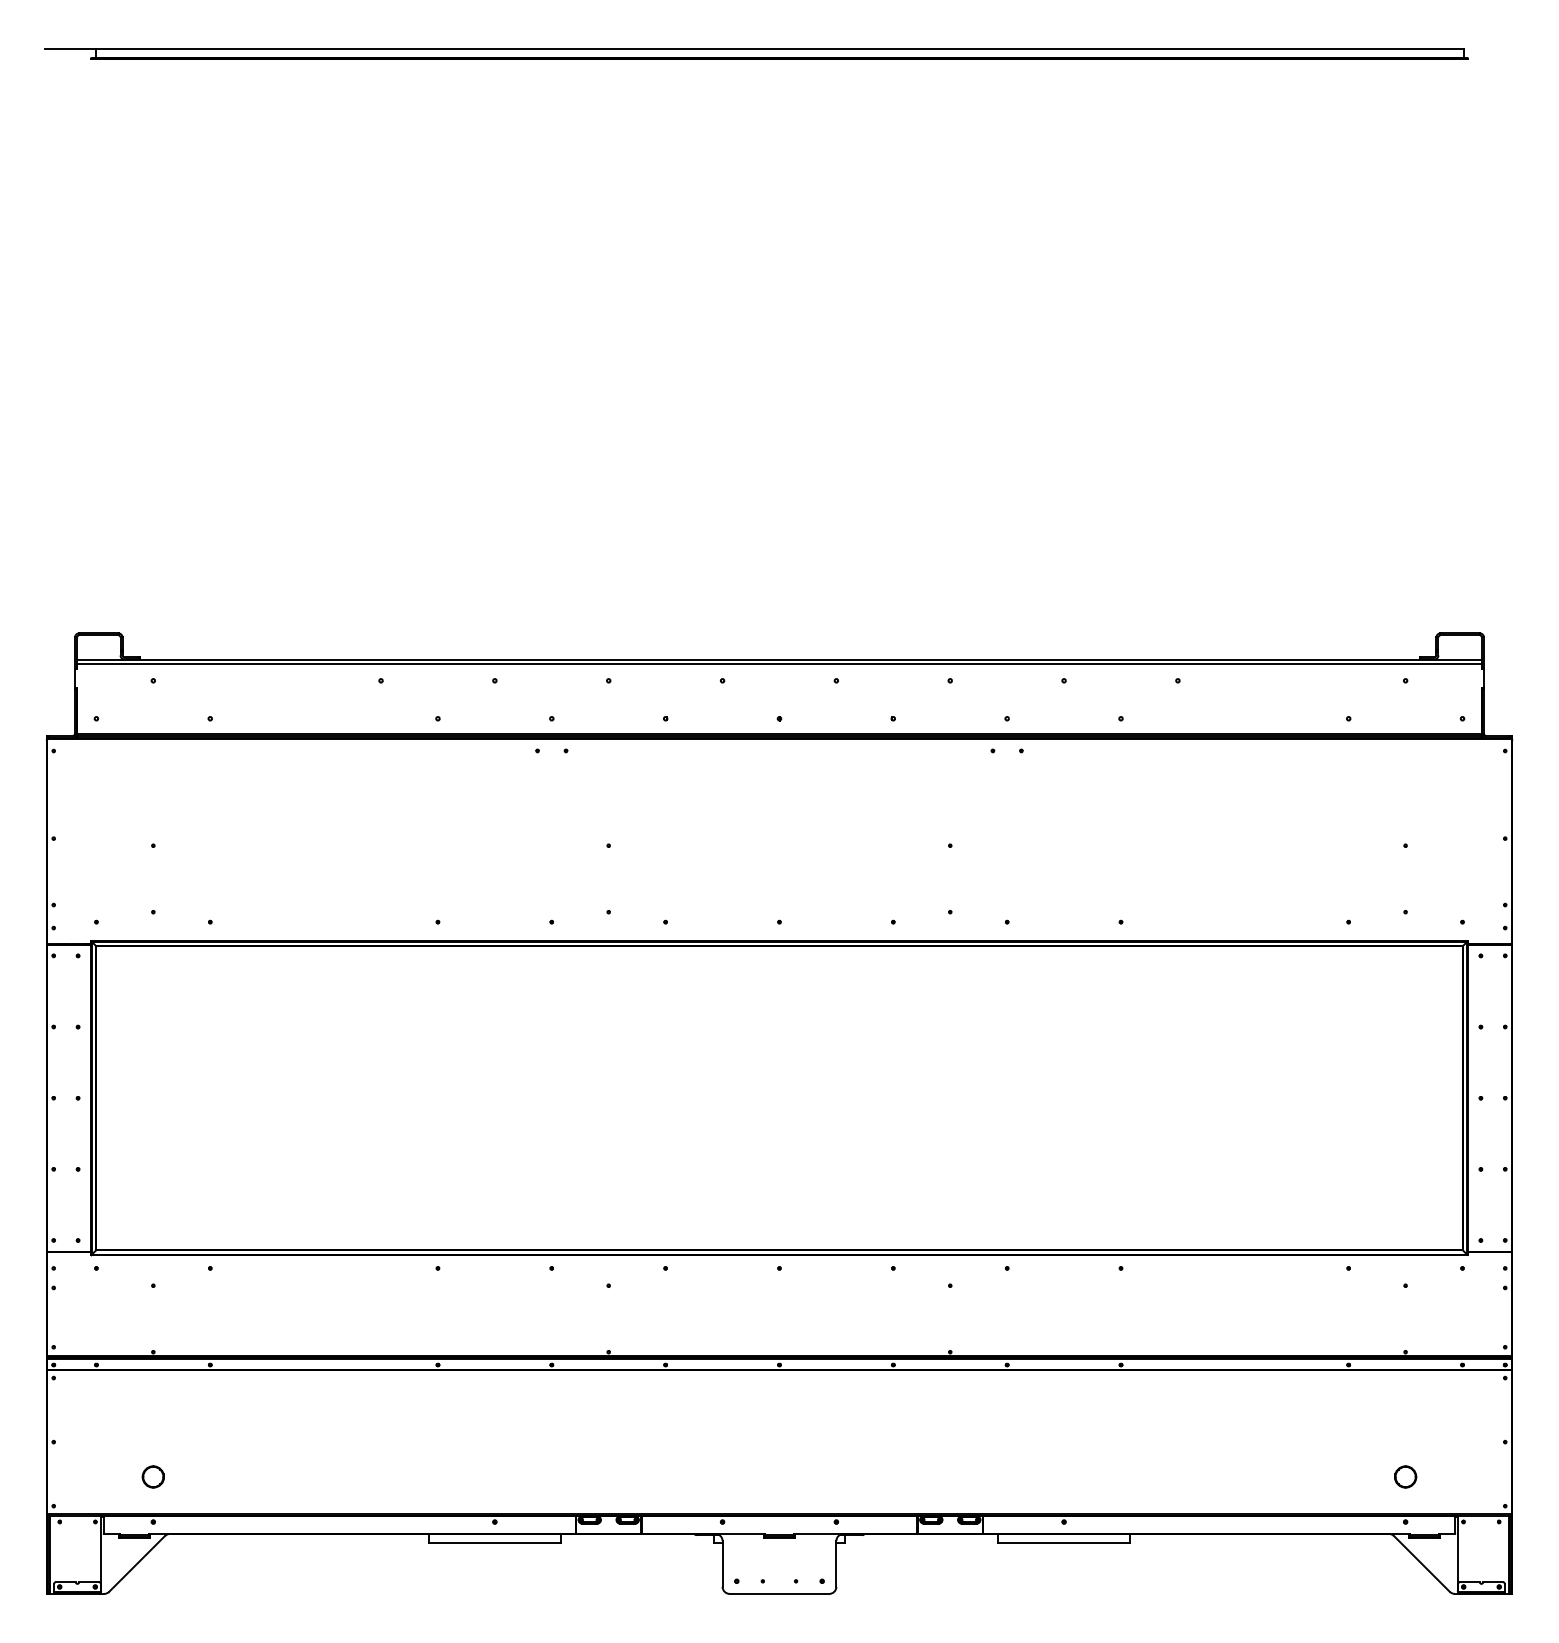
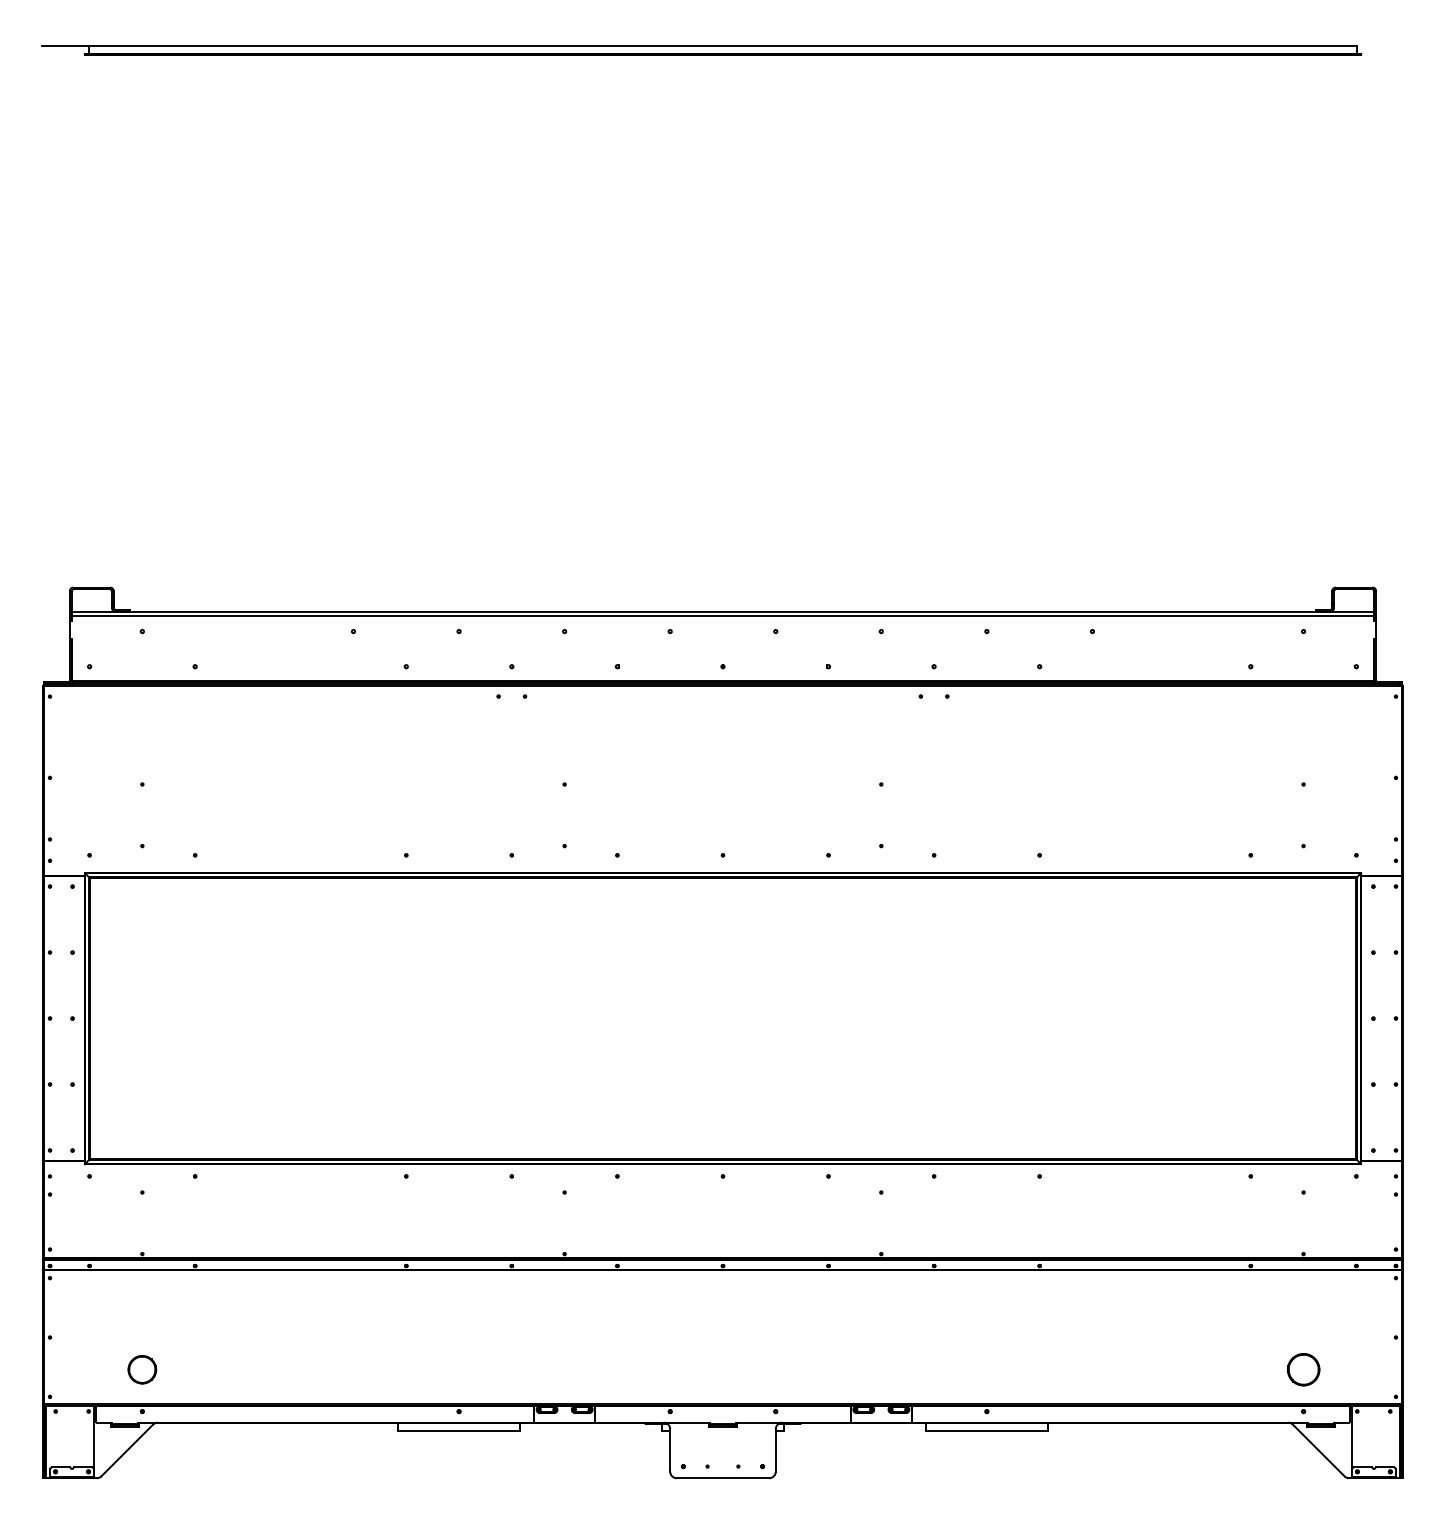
part: (153, 1476) -> (142, 1369), size x1.4
part: (1405, 1476) -> (1303, 1369), size x1.6

